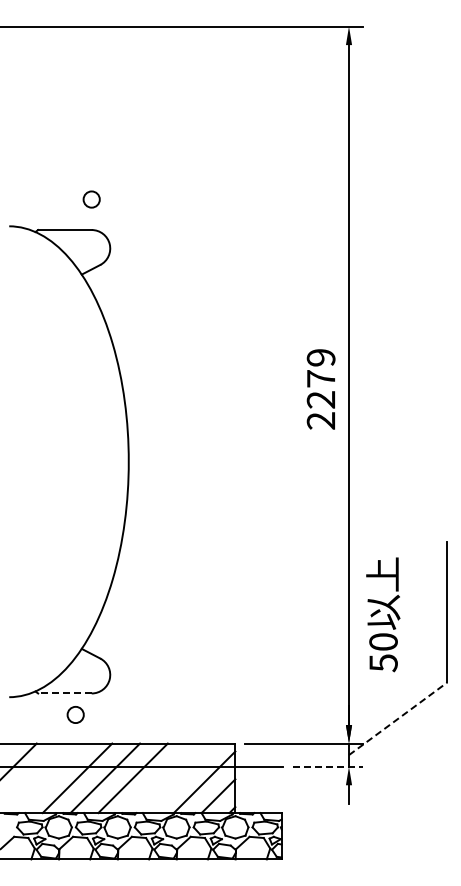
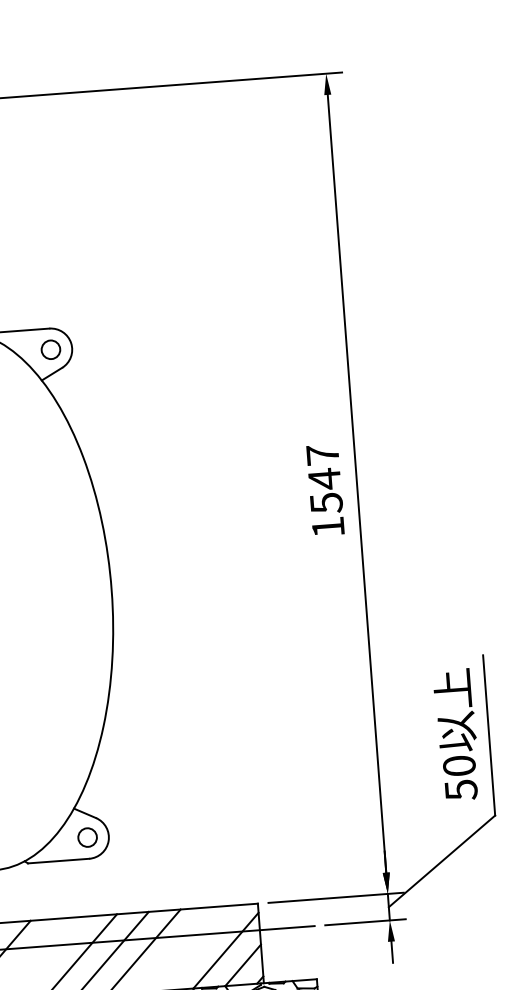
circle: (91, 199) -> (50, 349), moved
text: (320, 389) -> (324, 491), 2279 -> 1547
text: (383, 614) -> (456, 734), moved
line: (64, 693) -> (58, 861), dashed -> solid
circle: (75, 714) -> (87, 837), moved
line: (398, 718) -> (442, 861), dashed -> solid
line: (328, 766) -> (366, 921), dashed -> solid

